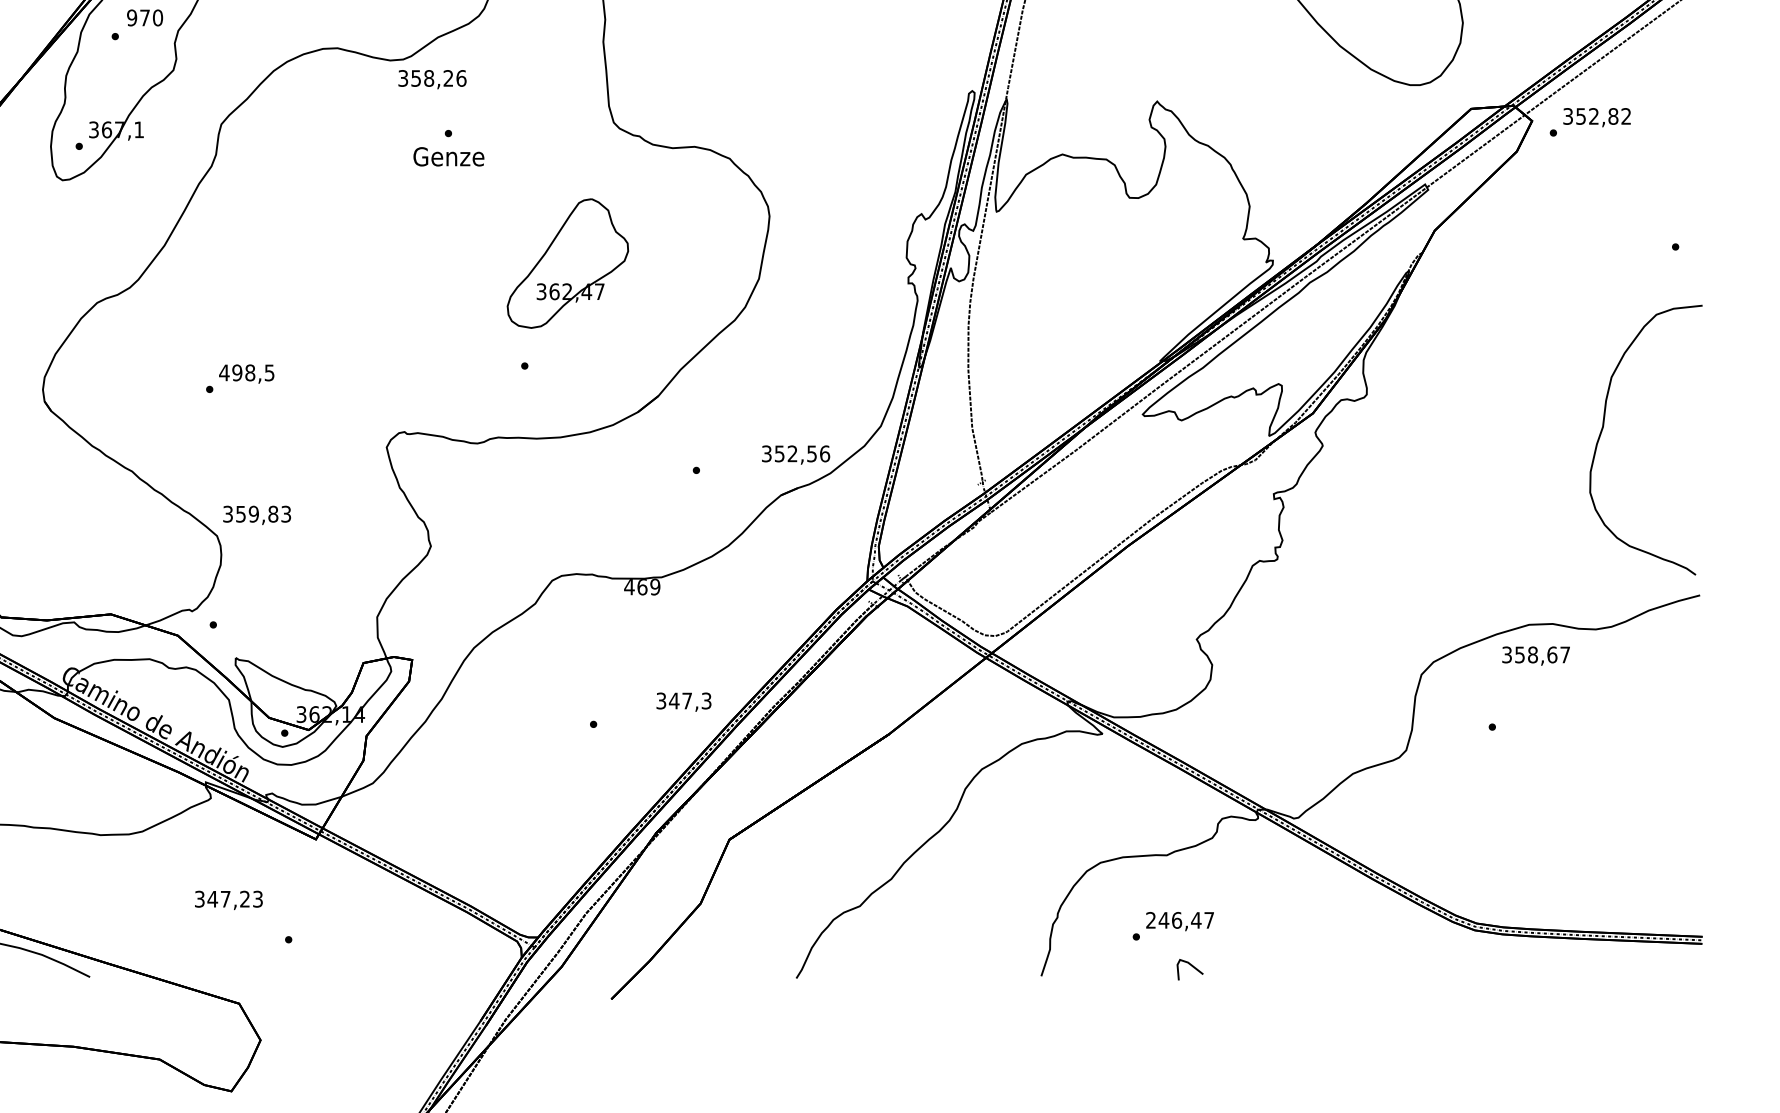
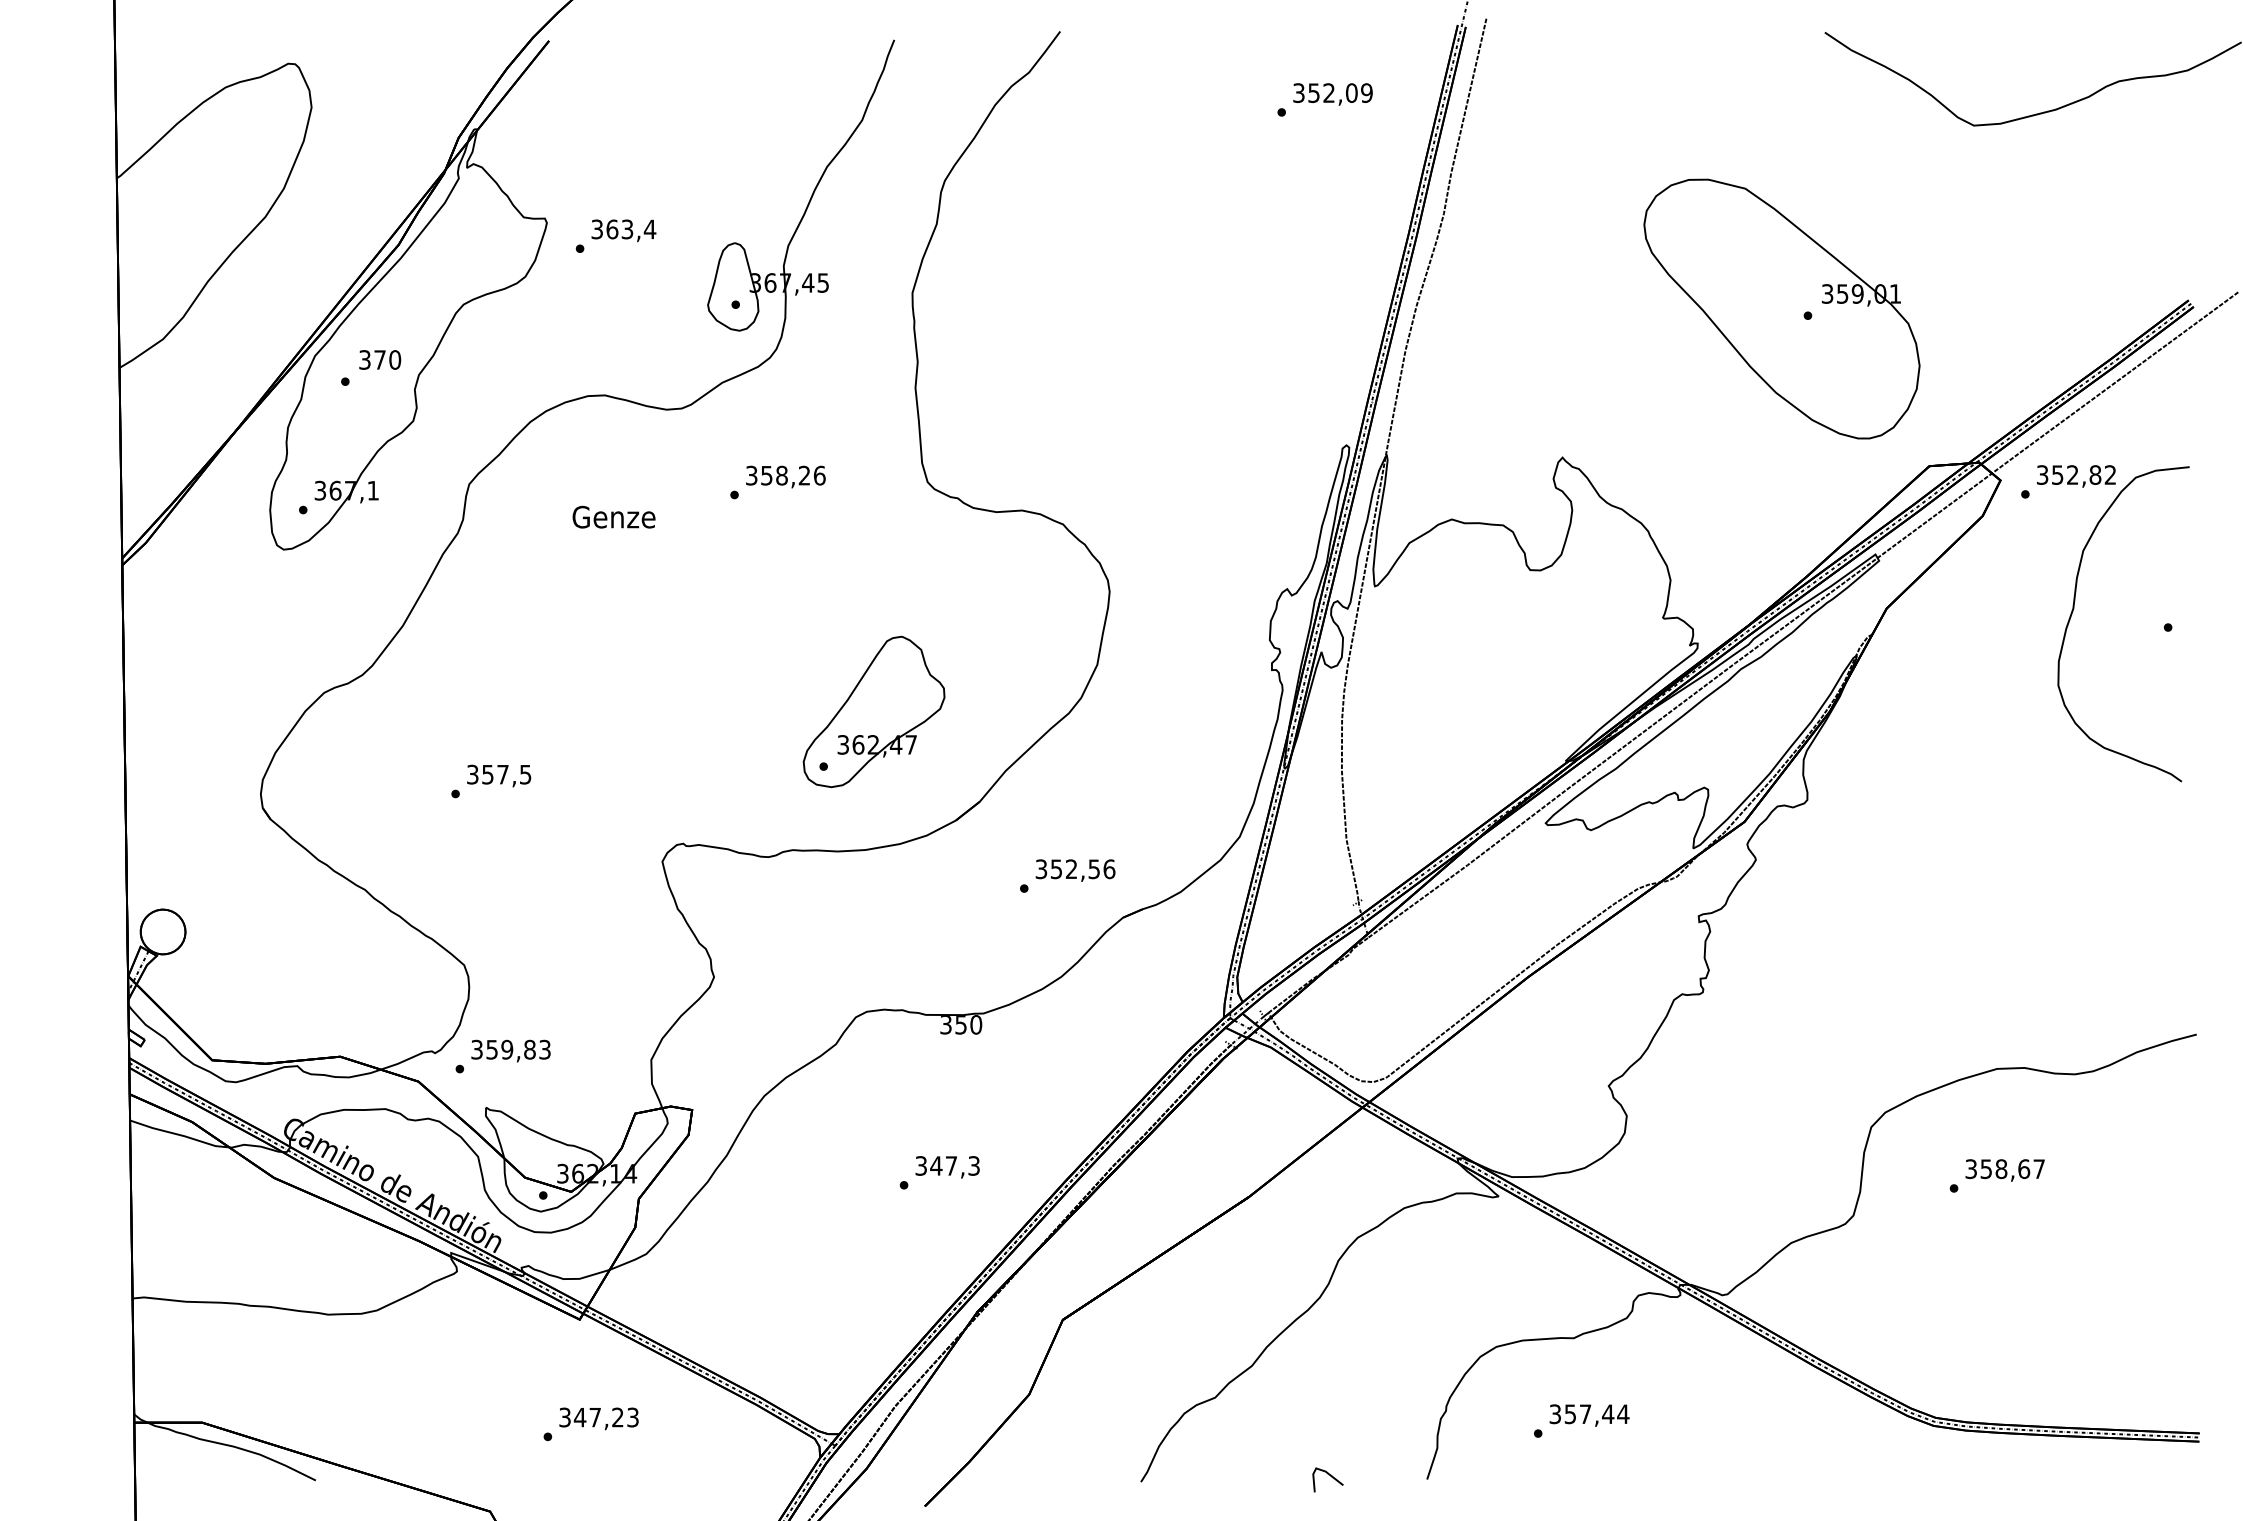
text: (131, 17) -> (364, 359), 970 -> 370
text: (432, 79) -> (785, 476), moved
text: (448, 156) -> (613, 516), moved
part: (567, 263) -> (873, 711), moved
text: (236, 372) -> (487, 774), 498,5 -> 357,5
curve: (1604, 426) -> (2074, 608), moved
text: (795, 454) -> (1075, 870), moved
text: (256, 514) -> (510, 1050), moved
text: (641, 586) -> (960, 1024), 469 -> 350
text: (1535, 656) -> (2004, 1170), moved
text: (683, 702) -> (947, 1167), moved
text: (228, 900) -> (598, 1418), moved
text: (1180, 920) -> (1589, 1414), 246,47 -> 357,44
line: (1192, 966) -> (1330, 1476), moved

